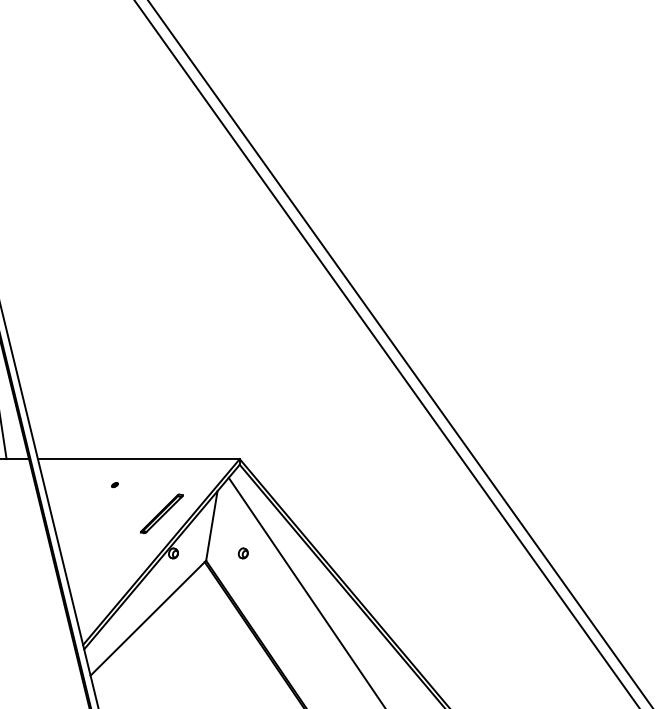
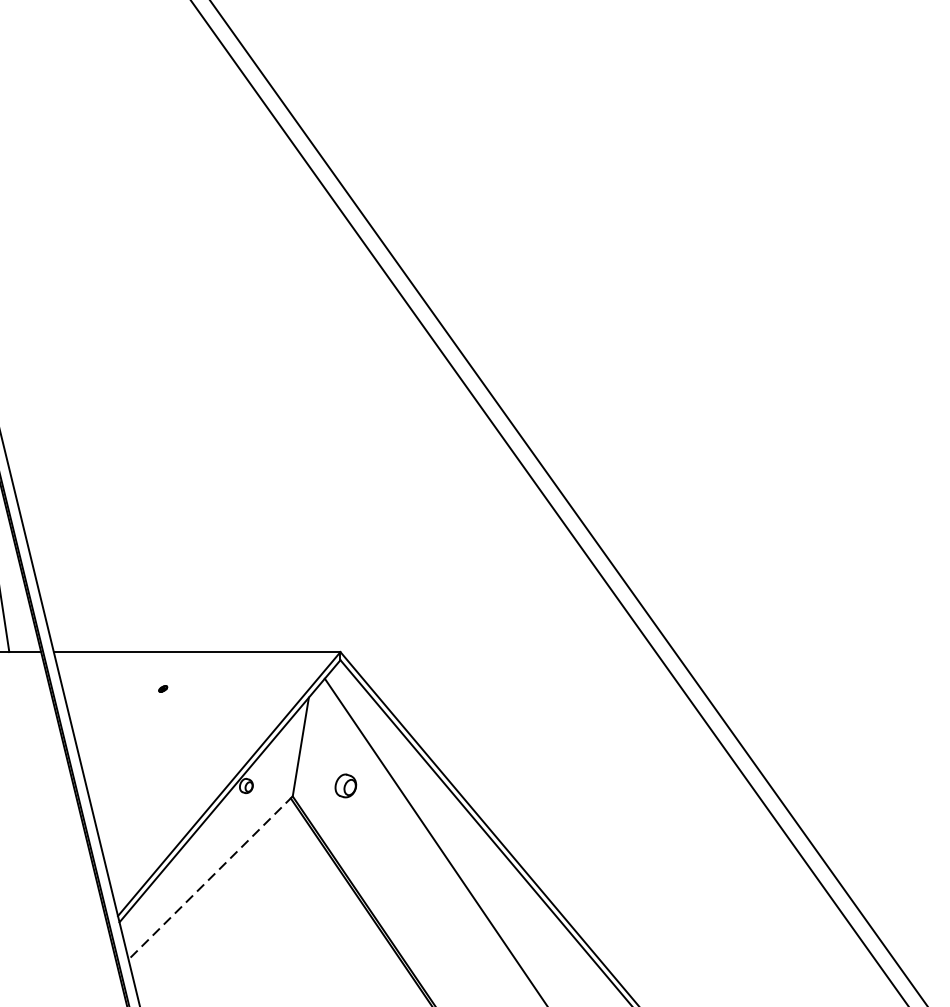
part: (161, 513) -> (229, 729), removed
part: (242, 553) -> (344, 786), size x1.6
line: (148, 618) -> (210, 878), solid -> dashed

